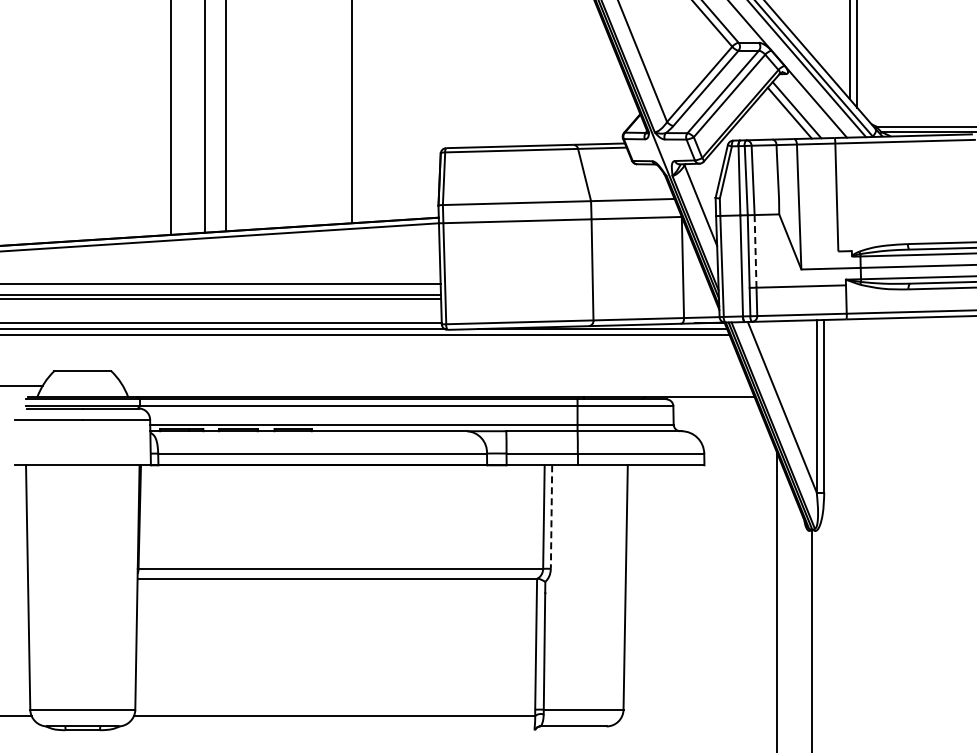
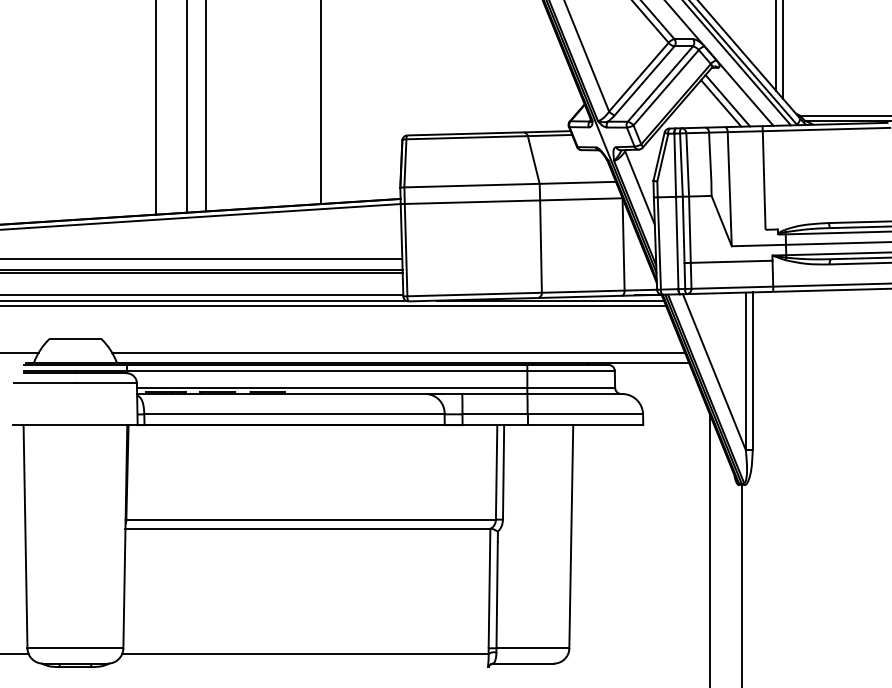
line: (755, 251) -> (689, 229), dashed -> solid
line: (436, 385) -> (398, 352), added
line: (551, 517) -> (503, 472), dashed -> solid

